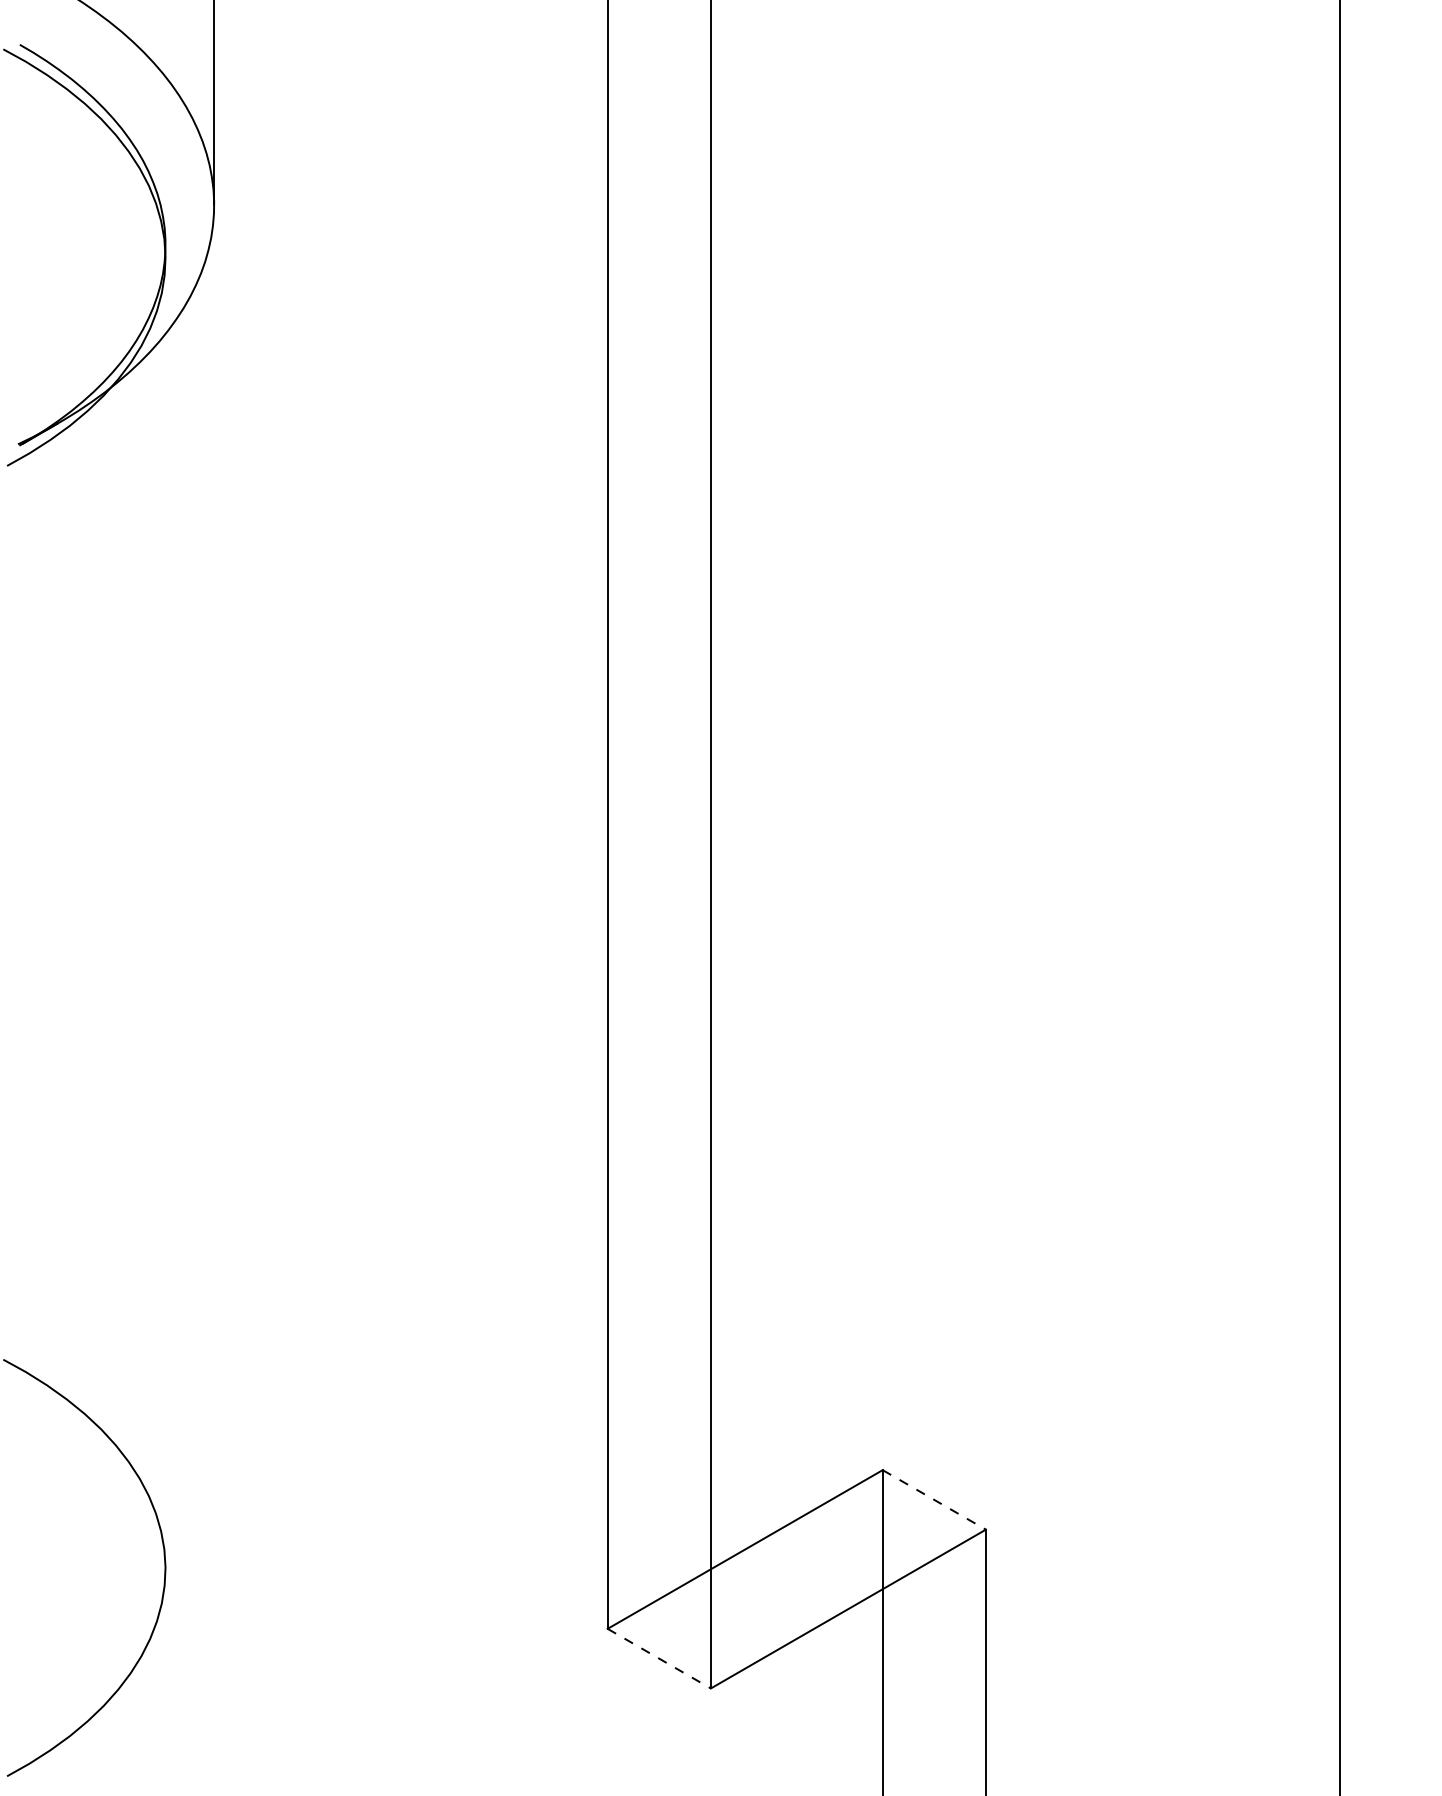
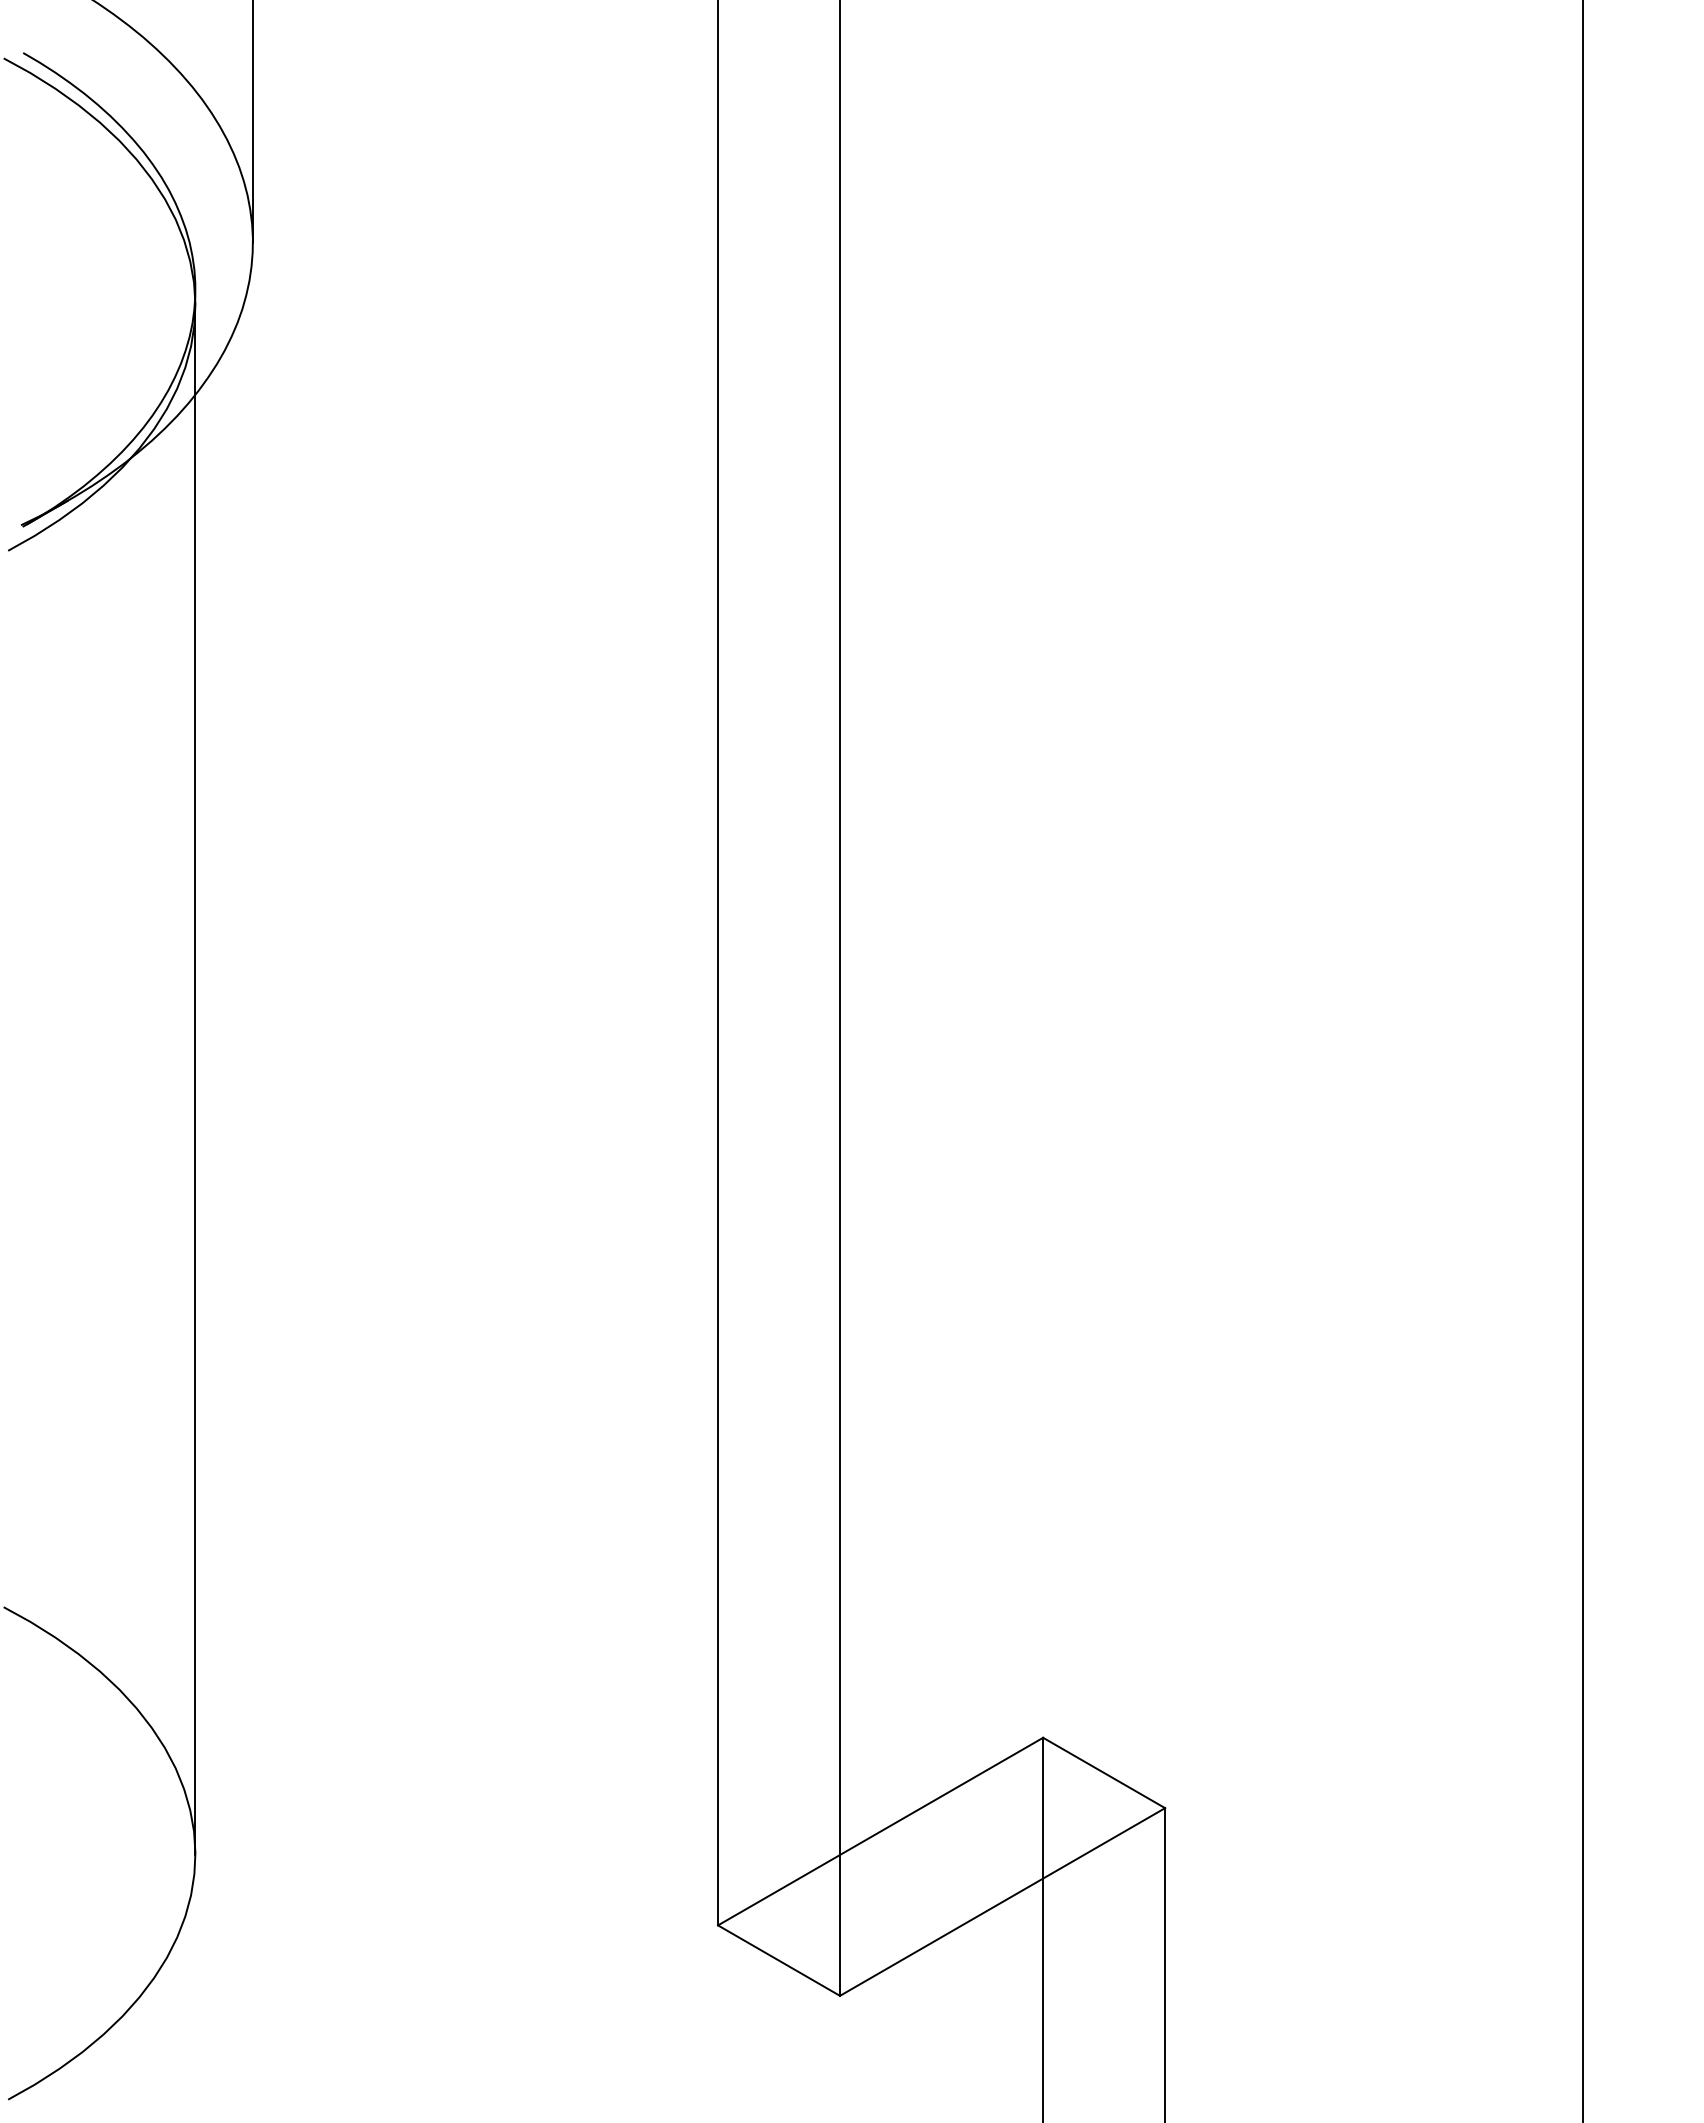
line: (165, 913) -> (195, 1079), added
line: (934, 1500) -> (1104, 1773), dashed -> solid
line: (659, 1658) -> (779, 1960), dashed -> solid

